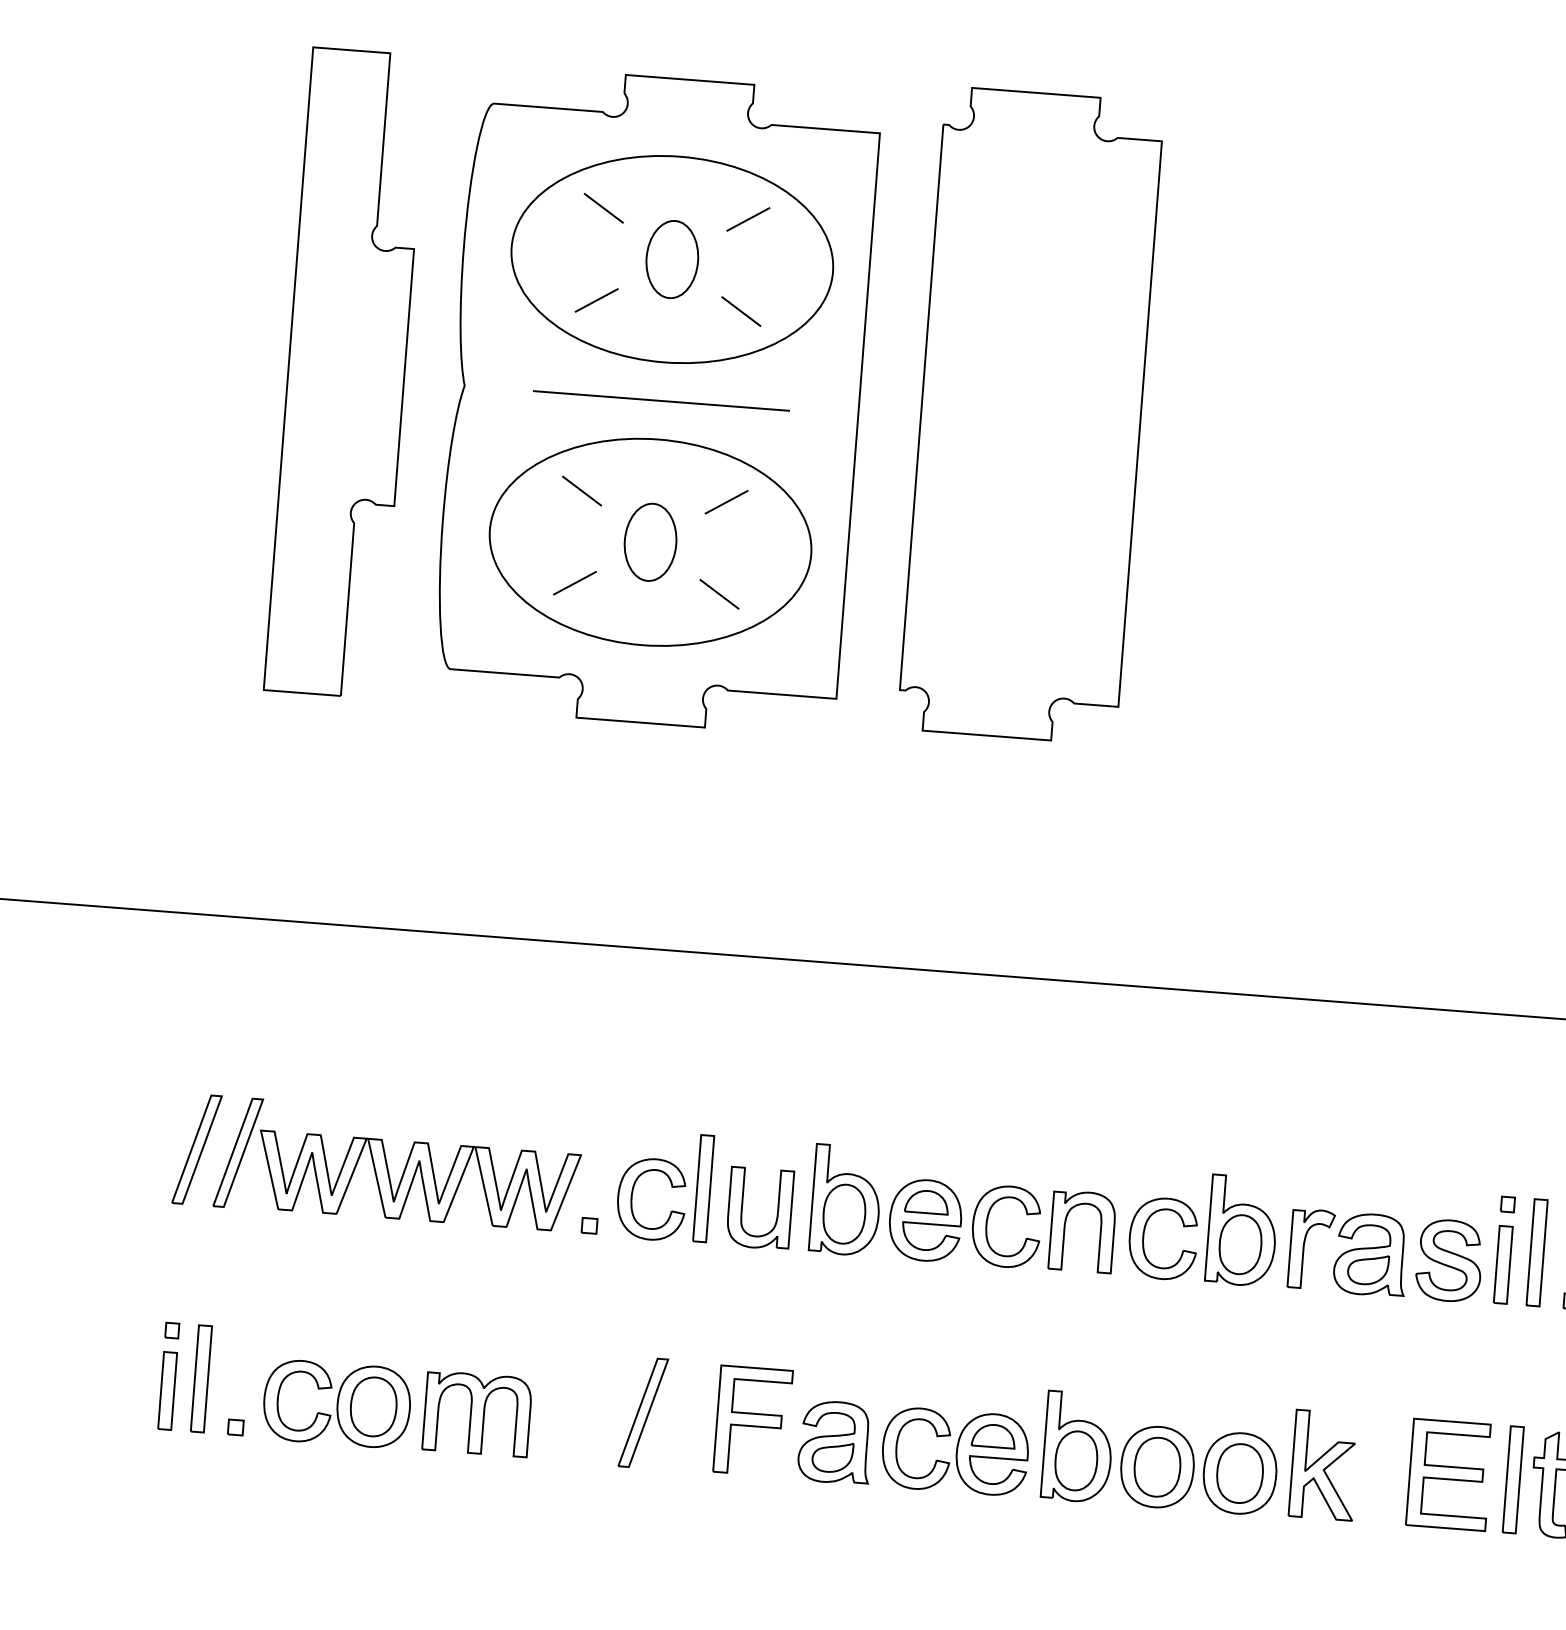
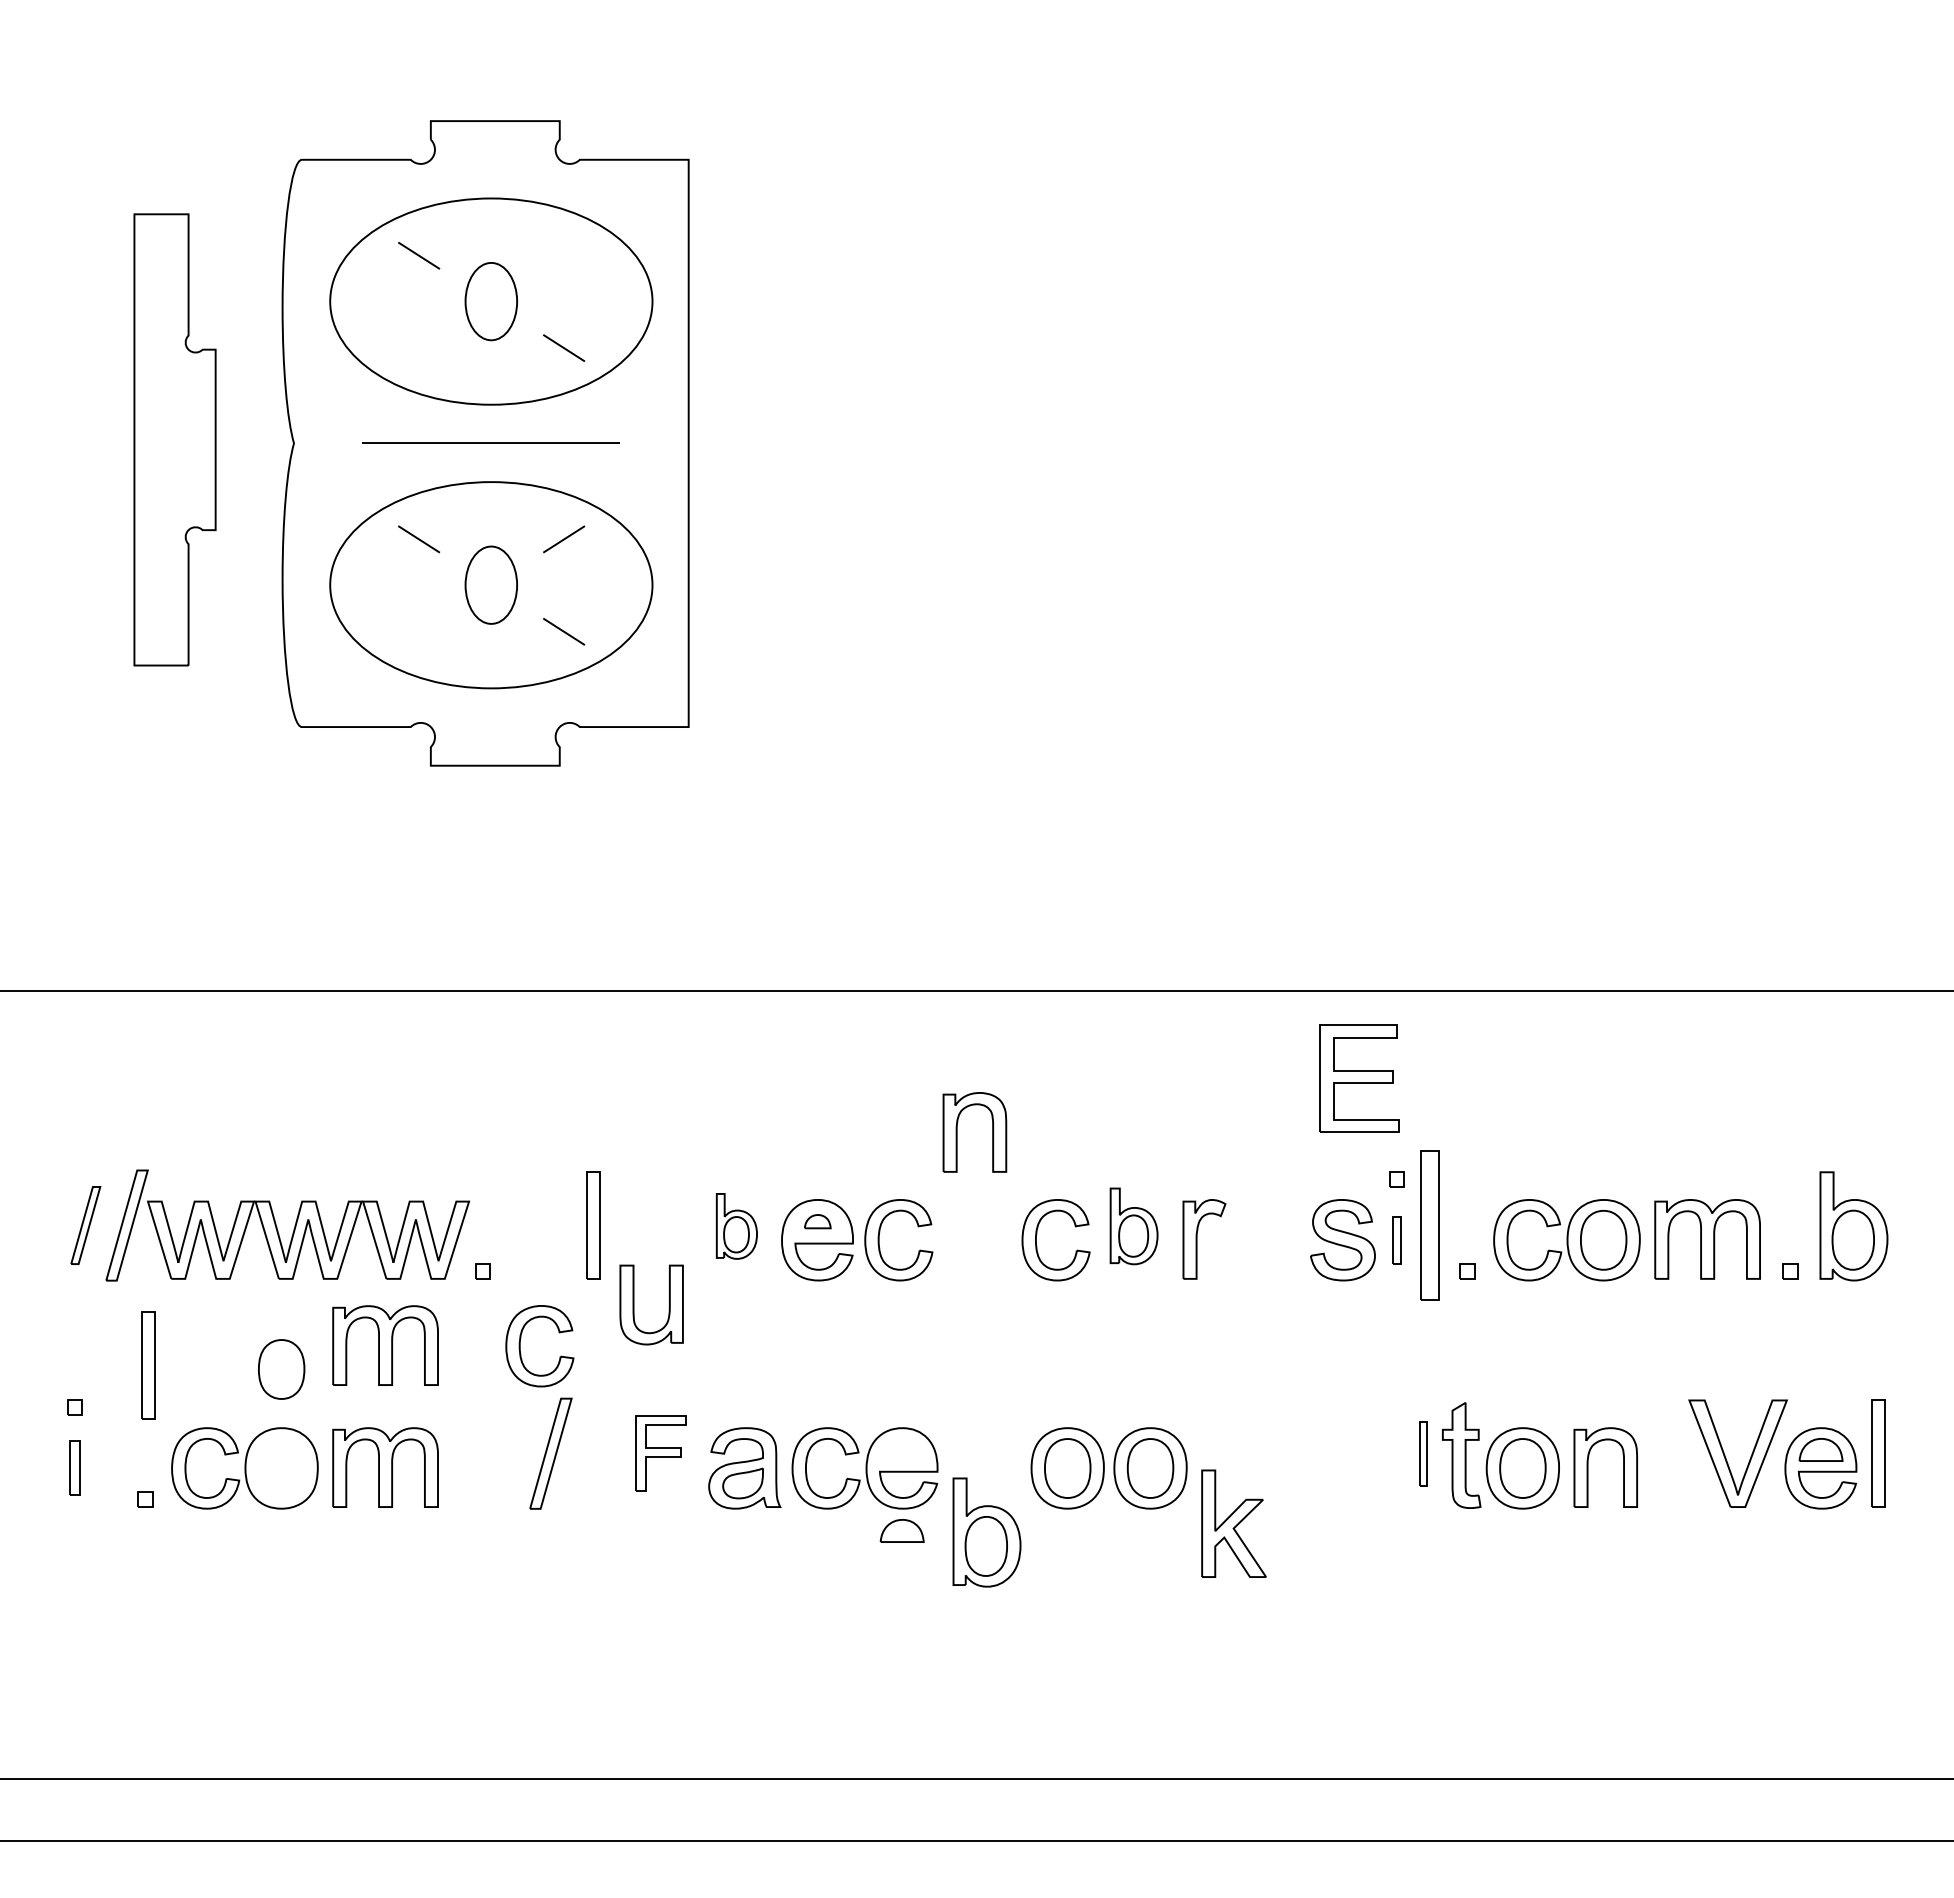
line: (748, 219) -> (564, 255), removed
line: (597, 299) -> (419, 347), removed
part: (345, 372) -> (174, 439), size x0.7
part: (1030, 415) -> (860, 429), removed
line: (575, 582) -> (419, 631), removed
part: (196, 1149) -> (85, 1225), size x0.7
part: (632, 1198) -> (520, 1346), moved
part: (845, 1200) -> (736, 1226), size x0.6
part: (926, 1201) -> (817, 1221), size x0.6
part: (743, 1206) -> (634, 1304), moved
part: (1065, 1230) -> (957, 1132), moved
part: (1241, 1230) -> (1133, 1226), size x0.7
part: (1536, 1252) -> (1429, 1225), size x1.4
part: (1371, 1255) -> (1264, 1240), removed
part: (1502, 1265) -> (1396, 1240), size x0.6
part: (486, 1292) -> (385, 1345), added
part: (201, 1378) -> (148, 1365), moved
part: (167, 1391) -> (74, 1468), size x0.7
part: (373, 1406) -> (281, 1369), moved
part: (752, 1421) -> (660, 1453), size x0.7
part: (993, 1435) -> (901, 1530), moved
part: (1077, 1447) -> (986, 1532), moved
part: (1323, 1464) -> (1233, 1523), moved
part: (1449, 1474) -> (1359, 1078), moved
part: (1513, 1479) -> (1423, 1453), size x0.6

